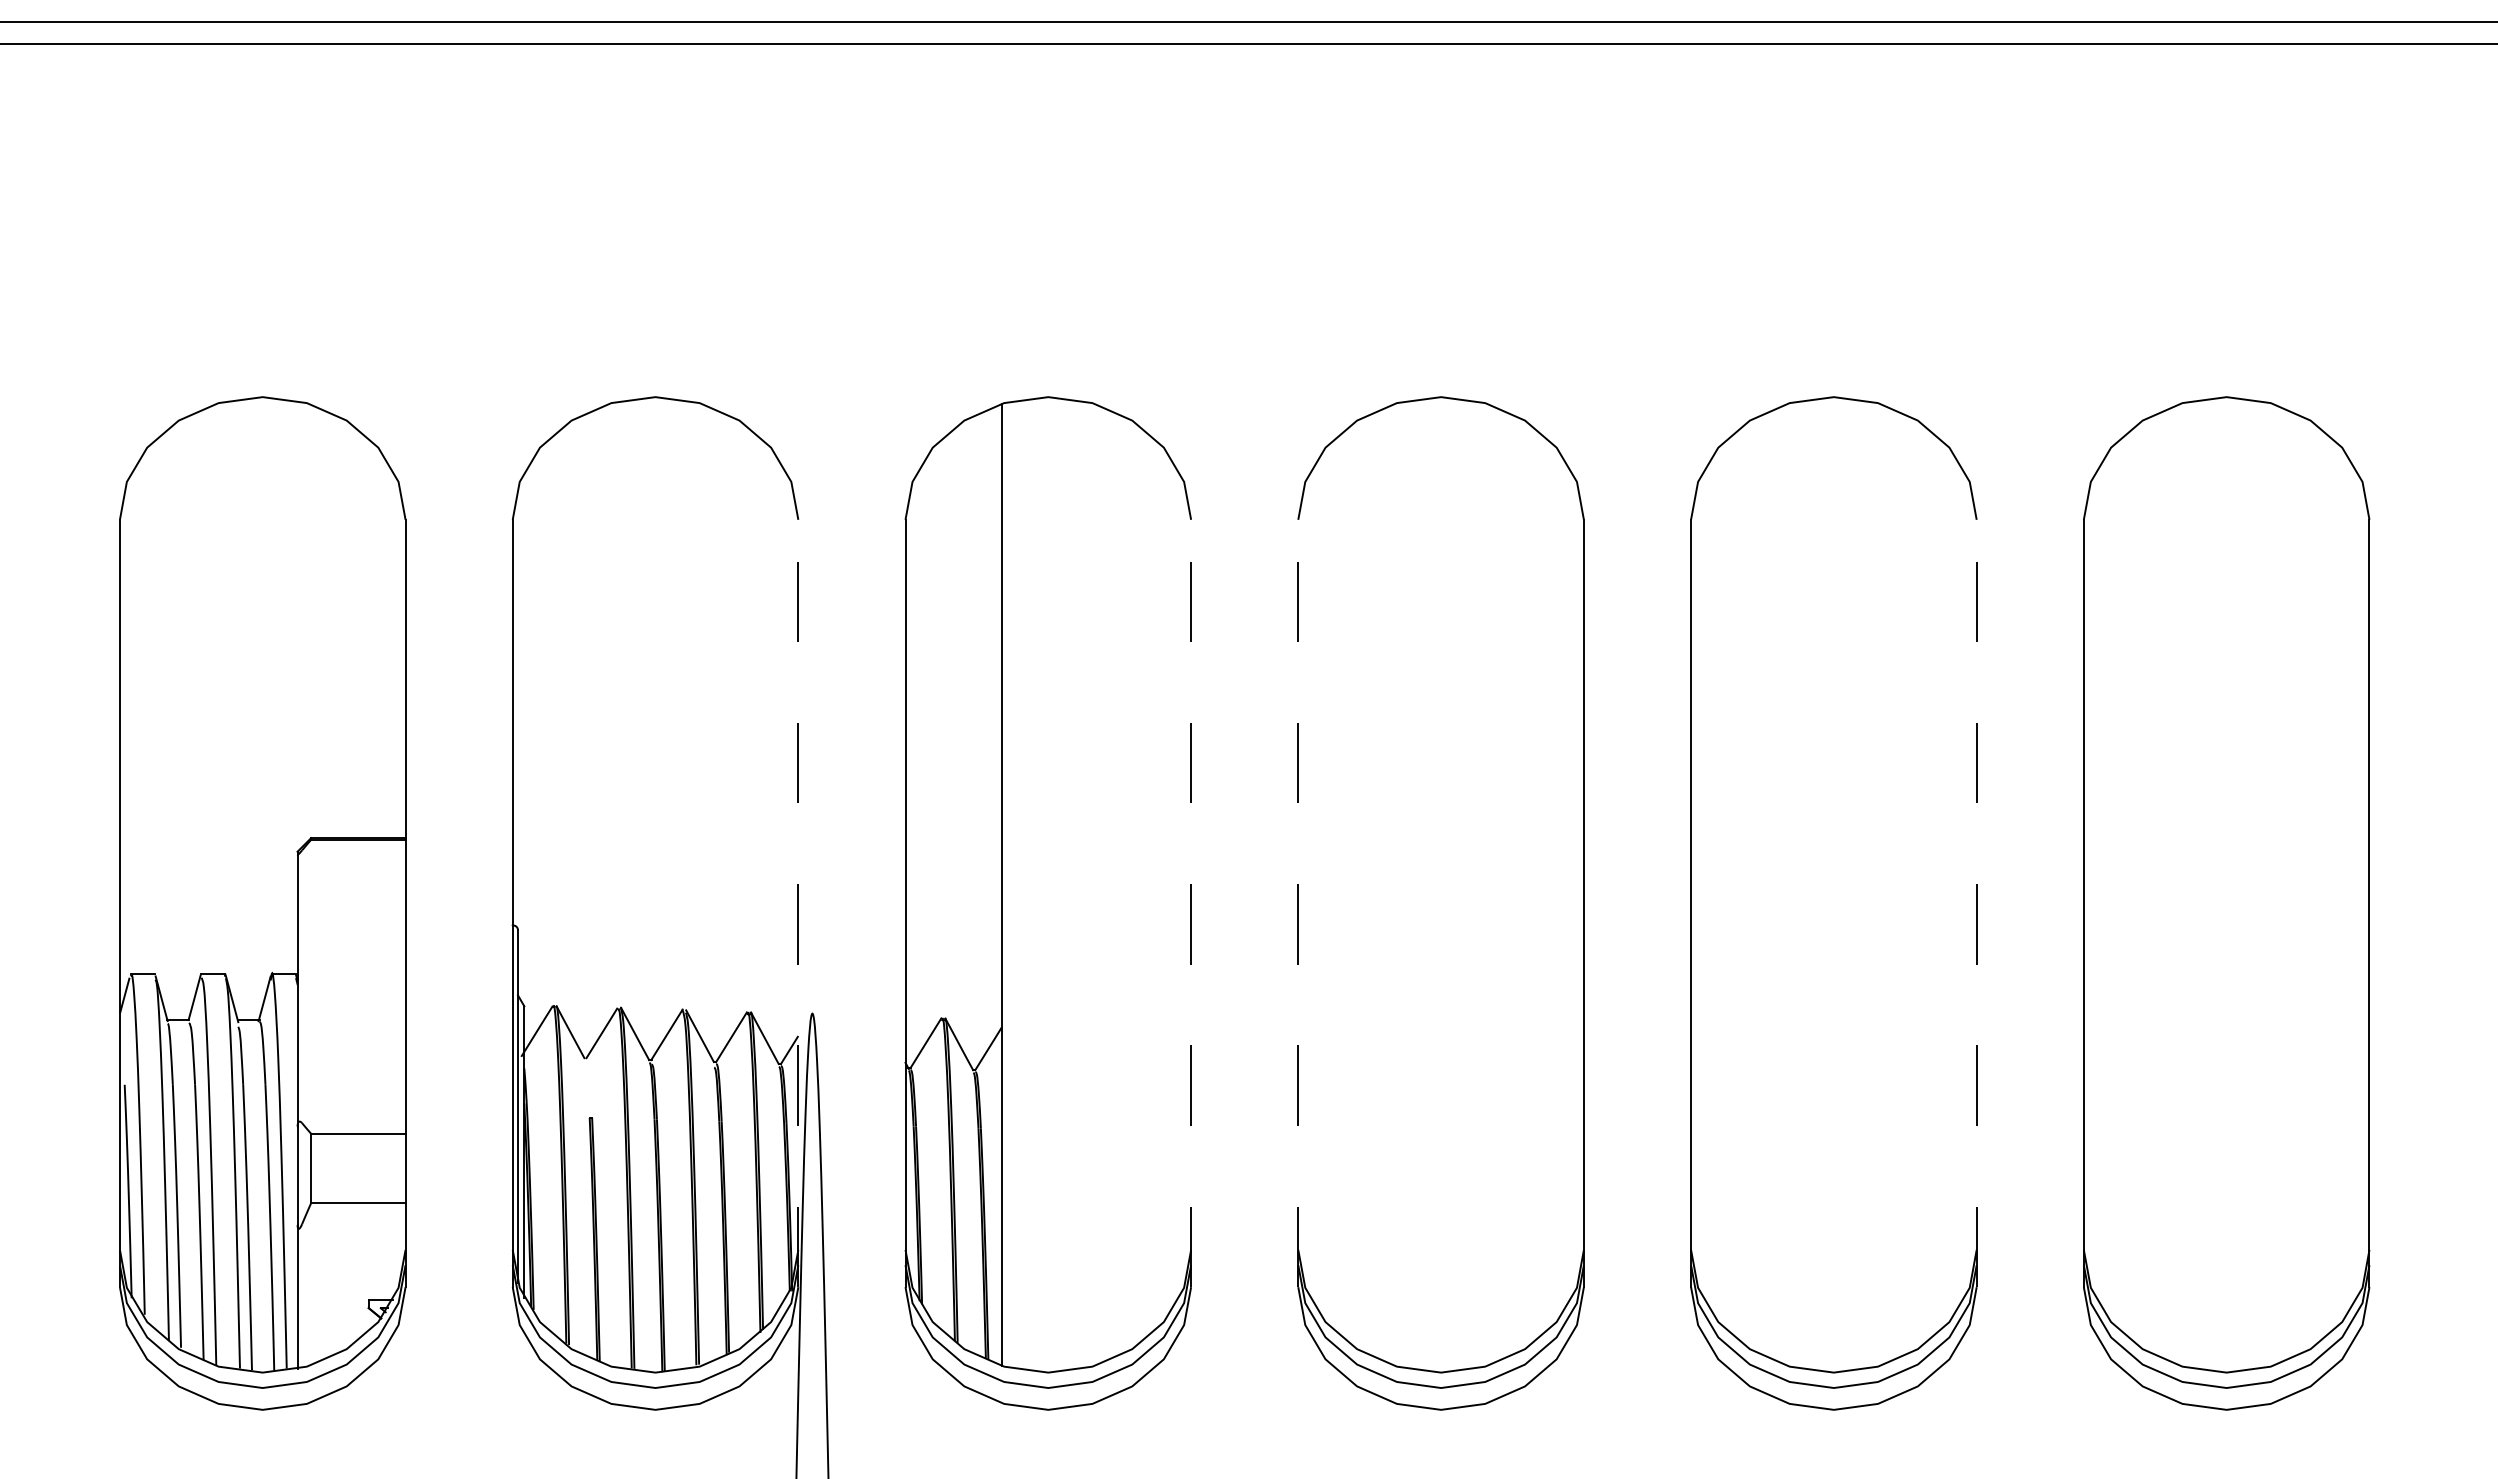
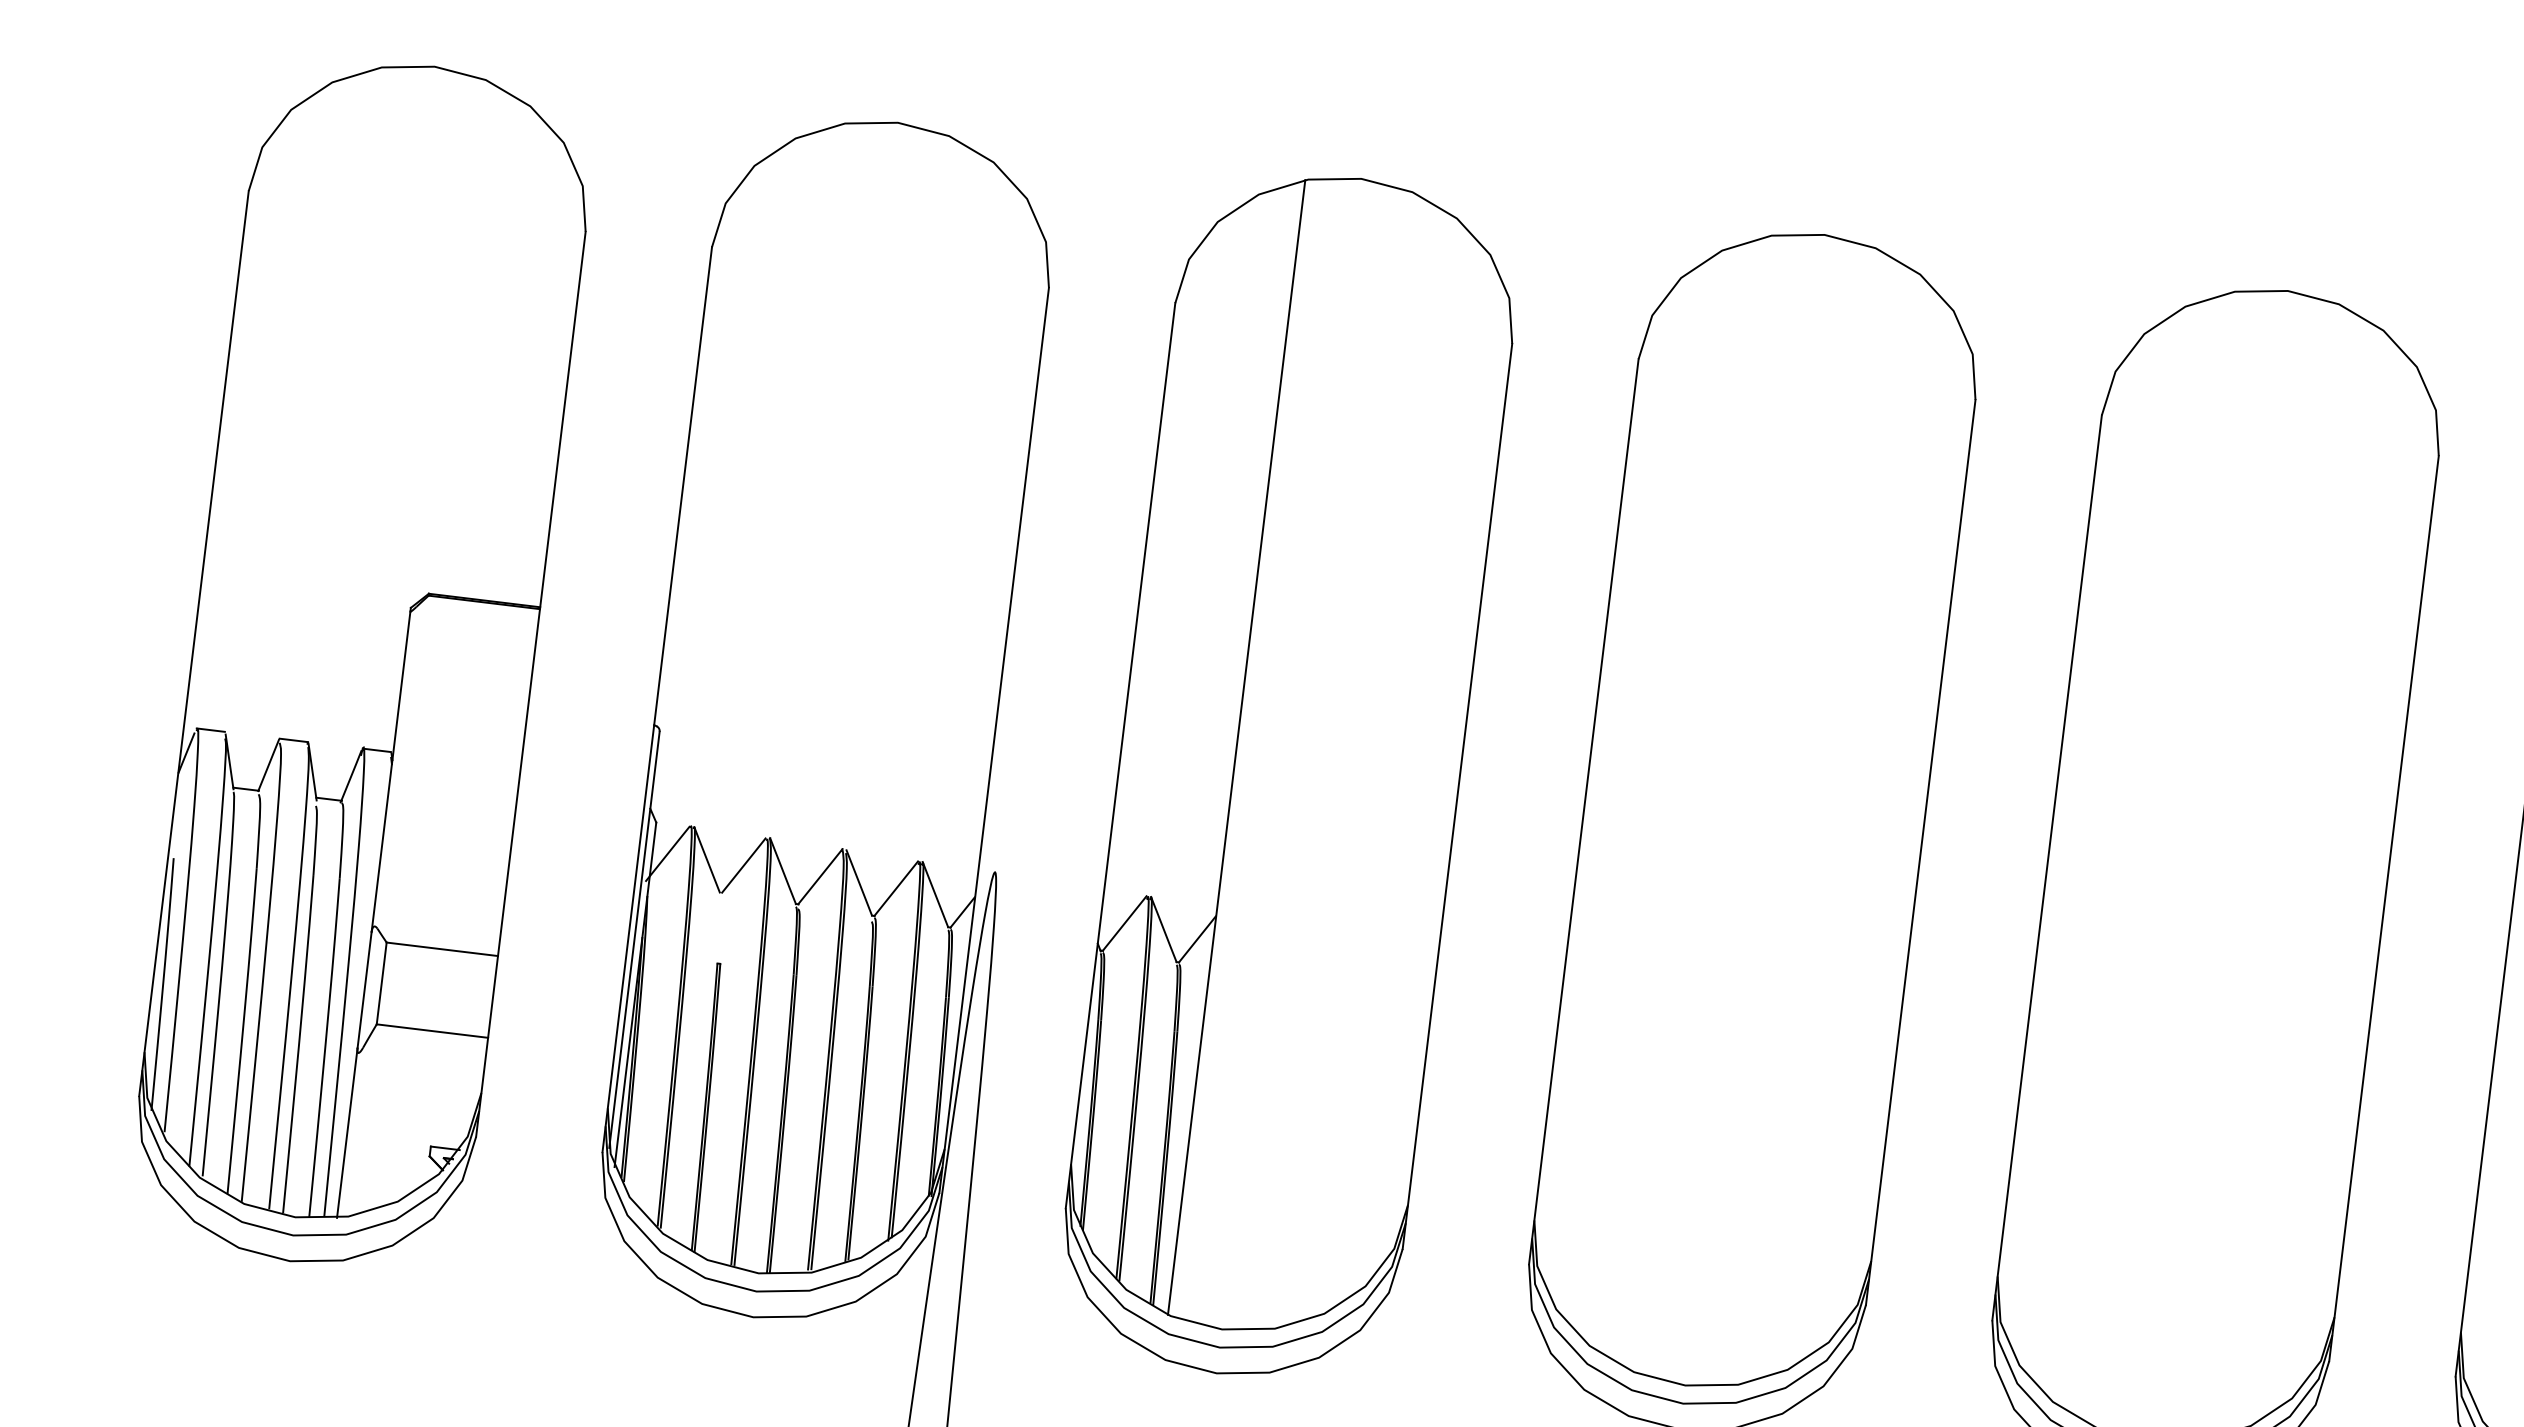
line: (798, 903) -> (994, 740), dashed -> solid
line: (1191, 903) -> (1457, 796), dashed -> solid
line: (1298, 903) -> (1584, 811), dashed -> solid
line: (1976, 903) -> (2383, 908), dashed -> solid

